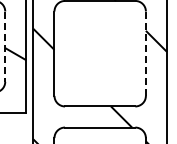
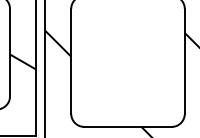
line: (5, 47) -> (10, 53), dashed -> solid
line: (145, 54) -> (184, 62), dashed -> solid

